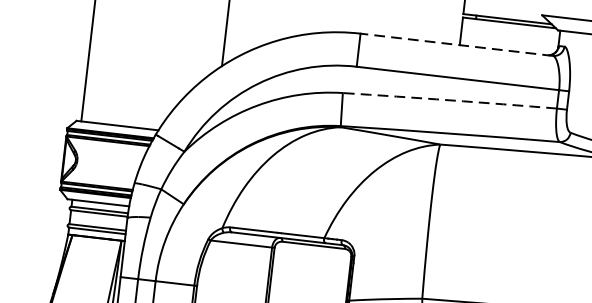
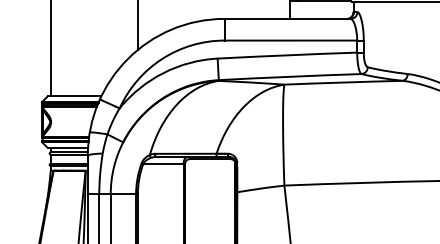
line: (456, 44) -> (287, 18), dashed -> solid
arc: (450, 100) -> (287, 55), dashed -> solid

